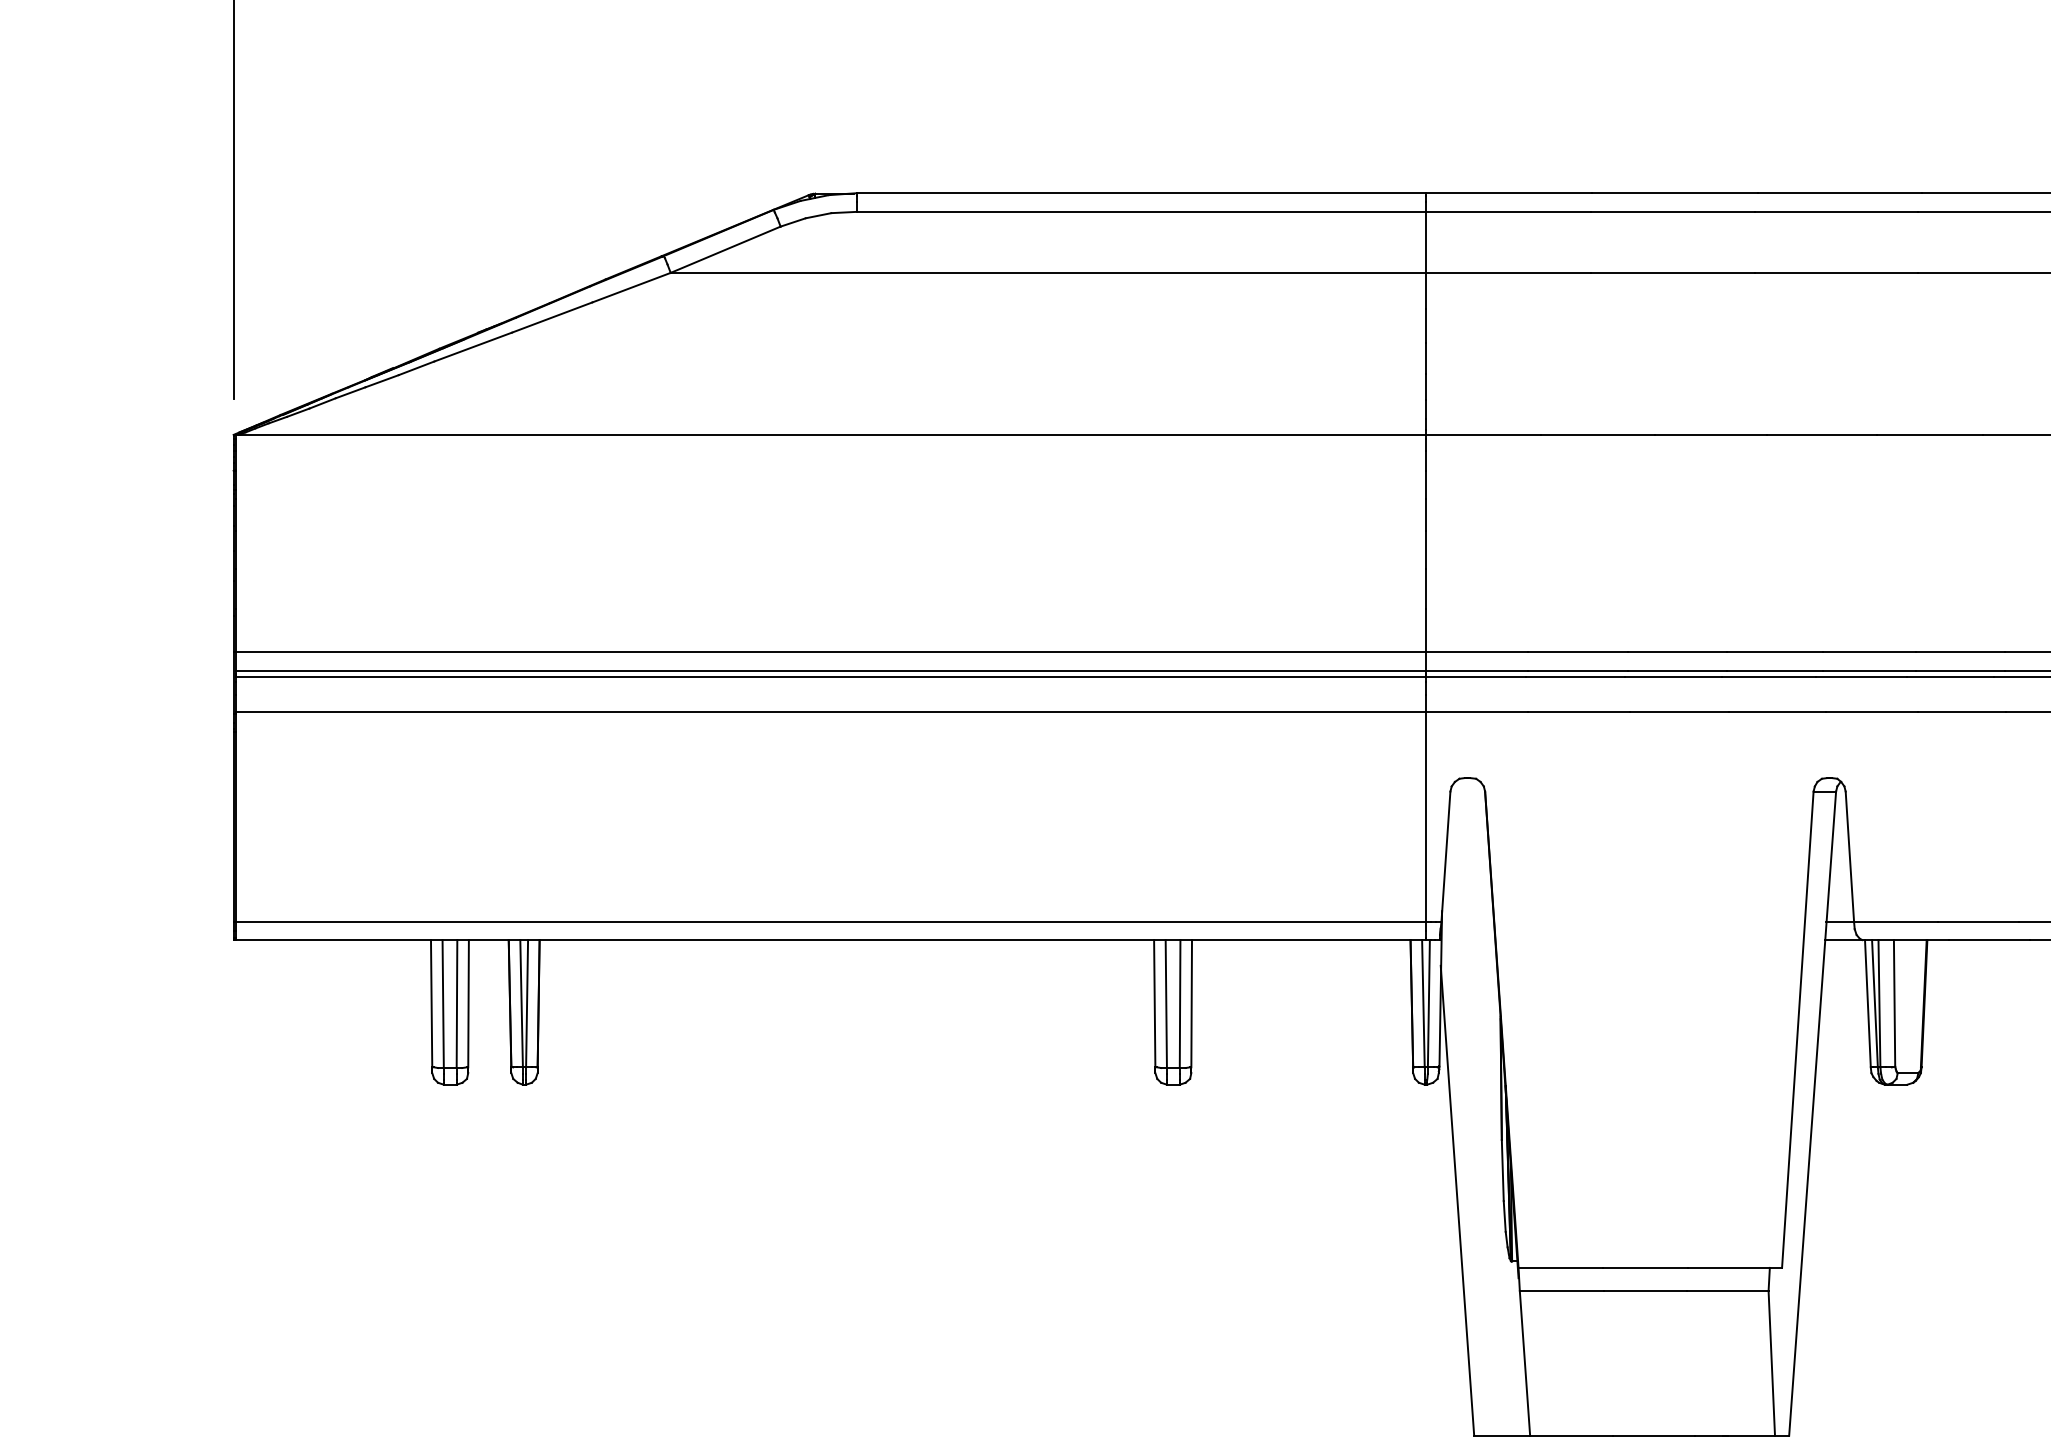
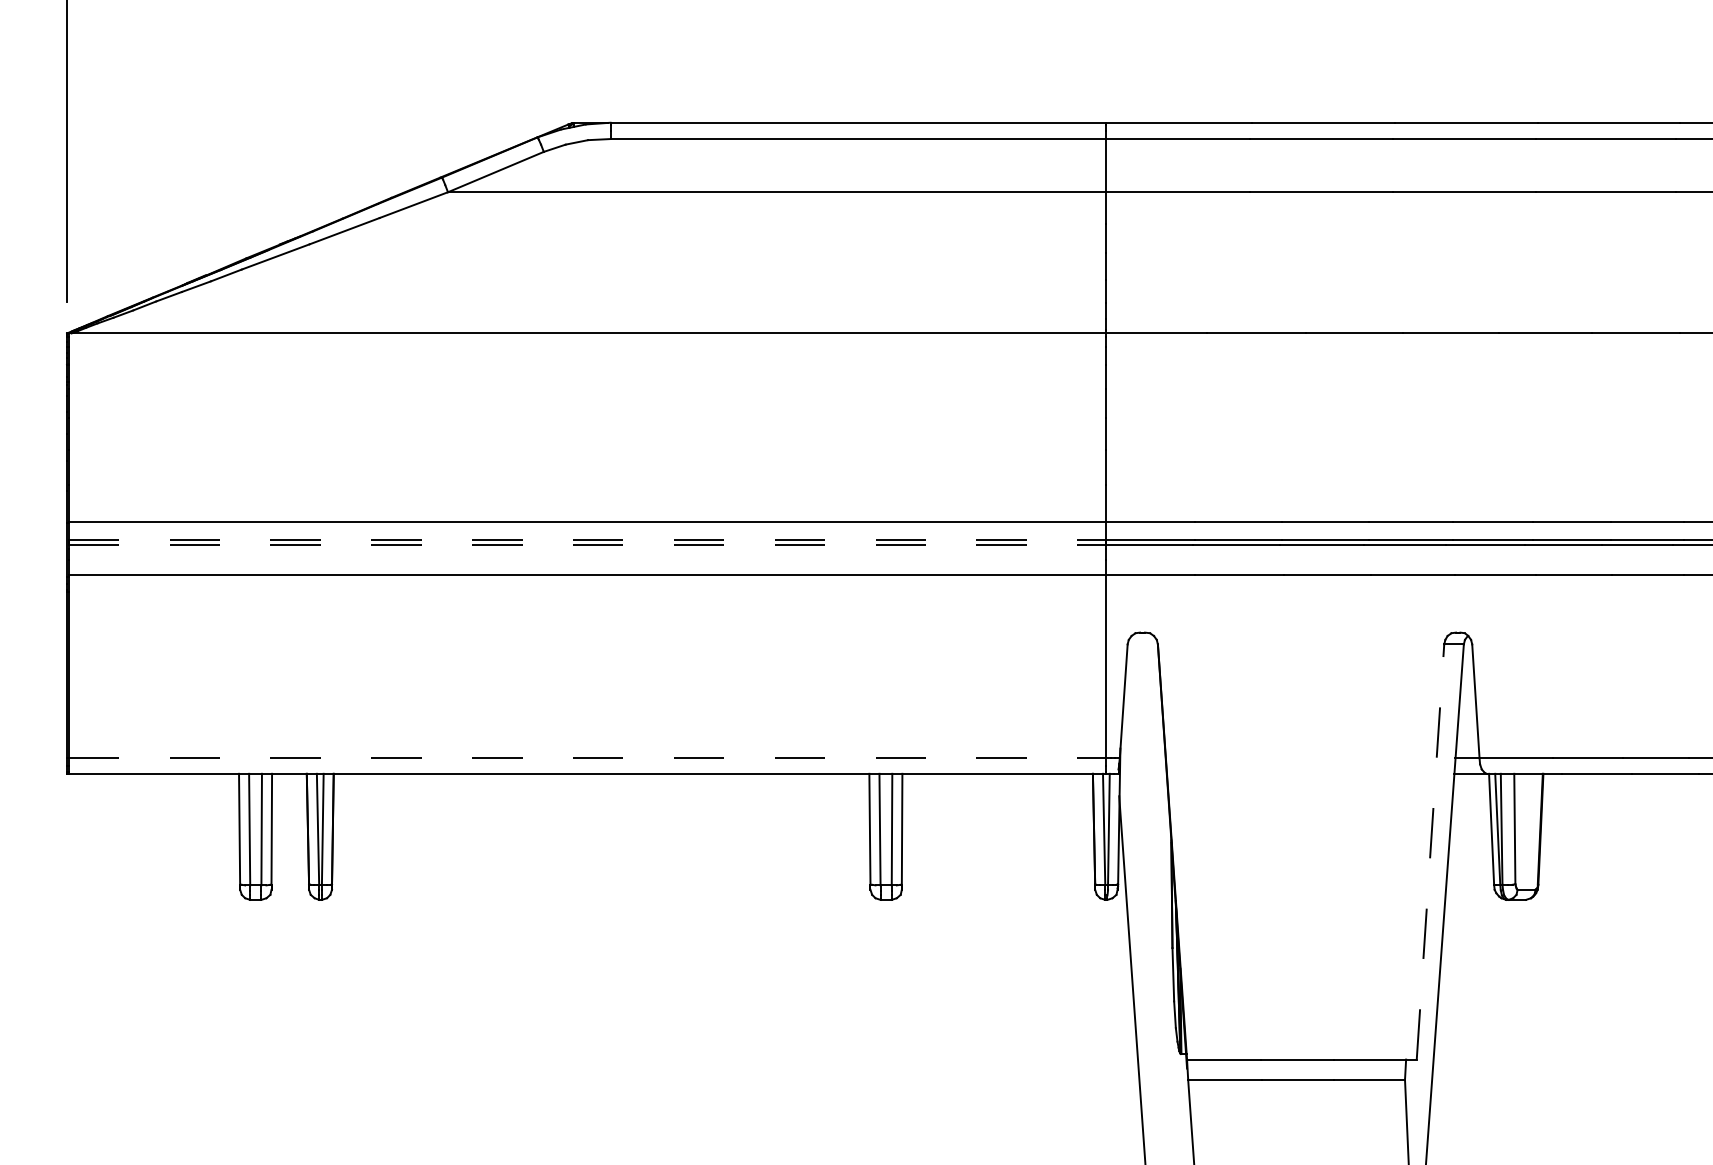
line: (831, 671) -> (588, 539), solid -> dashed
line: (831, 677) -> (588, 544), solid -> dashed
line: (831, 922) -> (588, 758), solid -> dashed
line: (1797, 1029) -> (1430, 851), solid -> dashed

